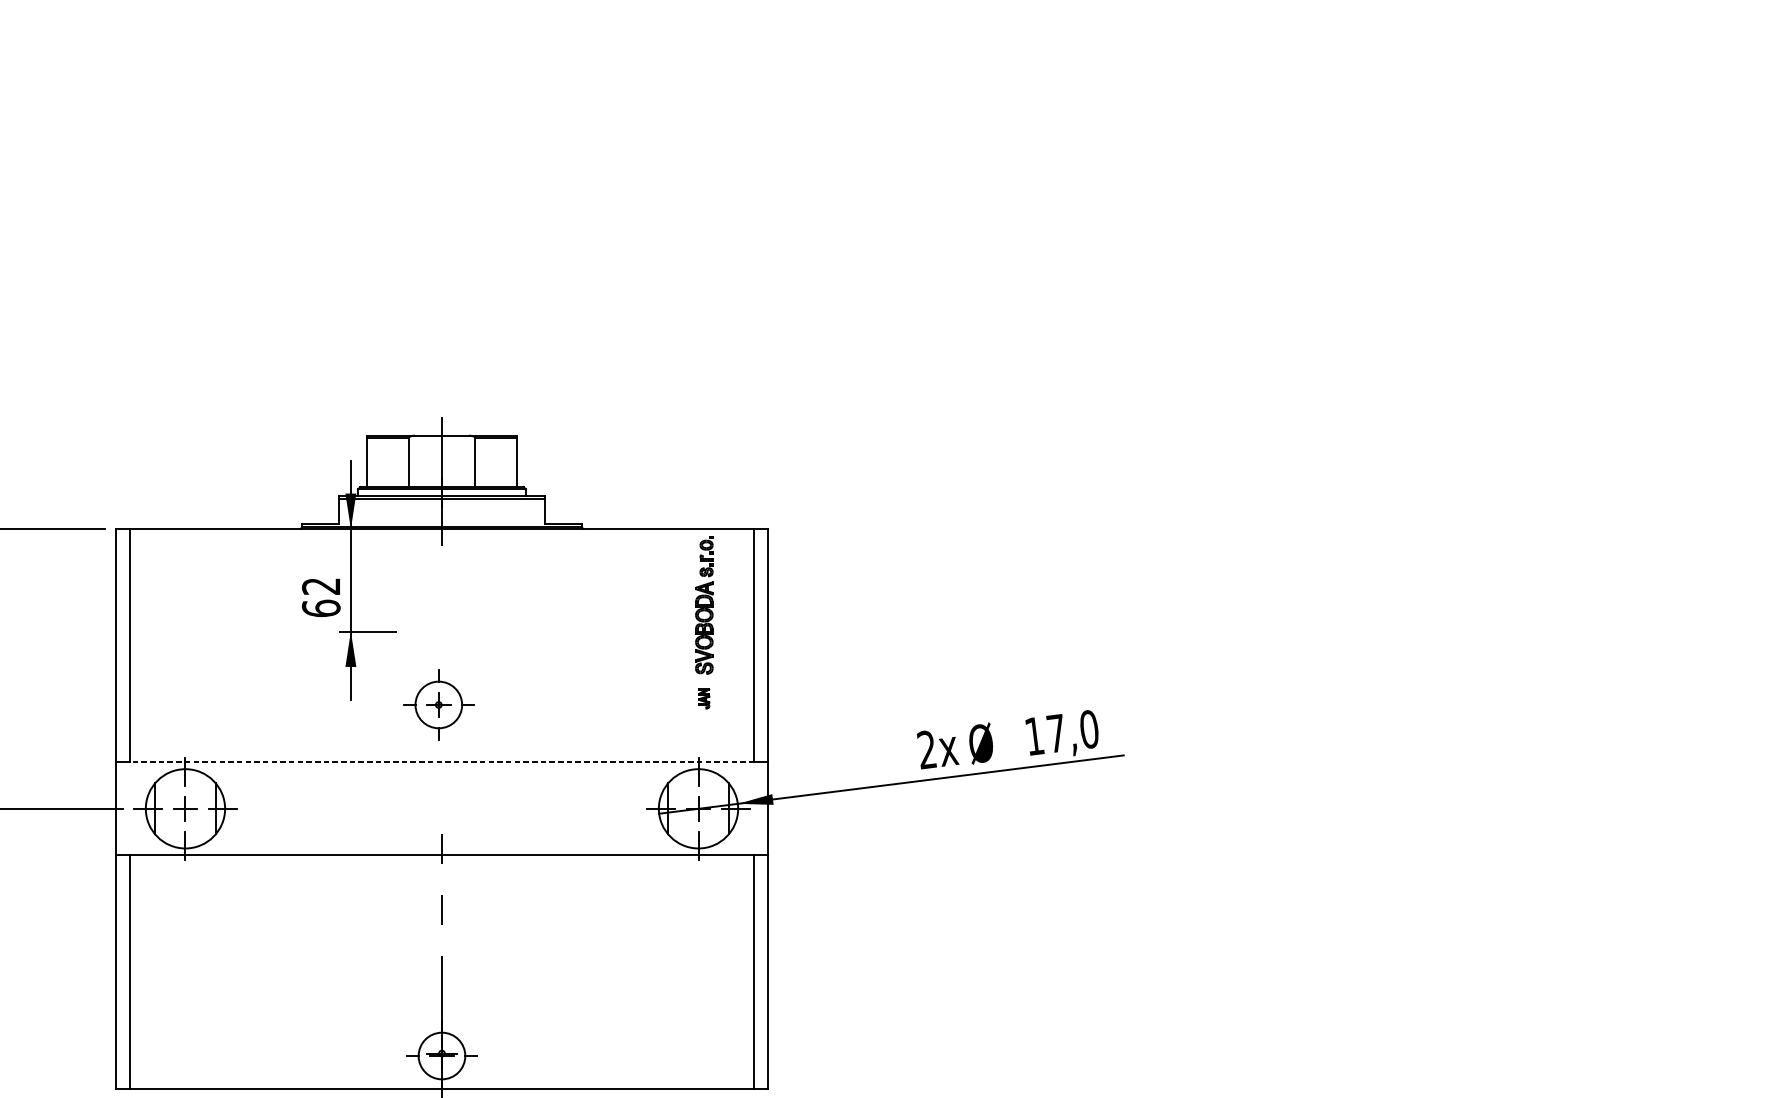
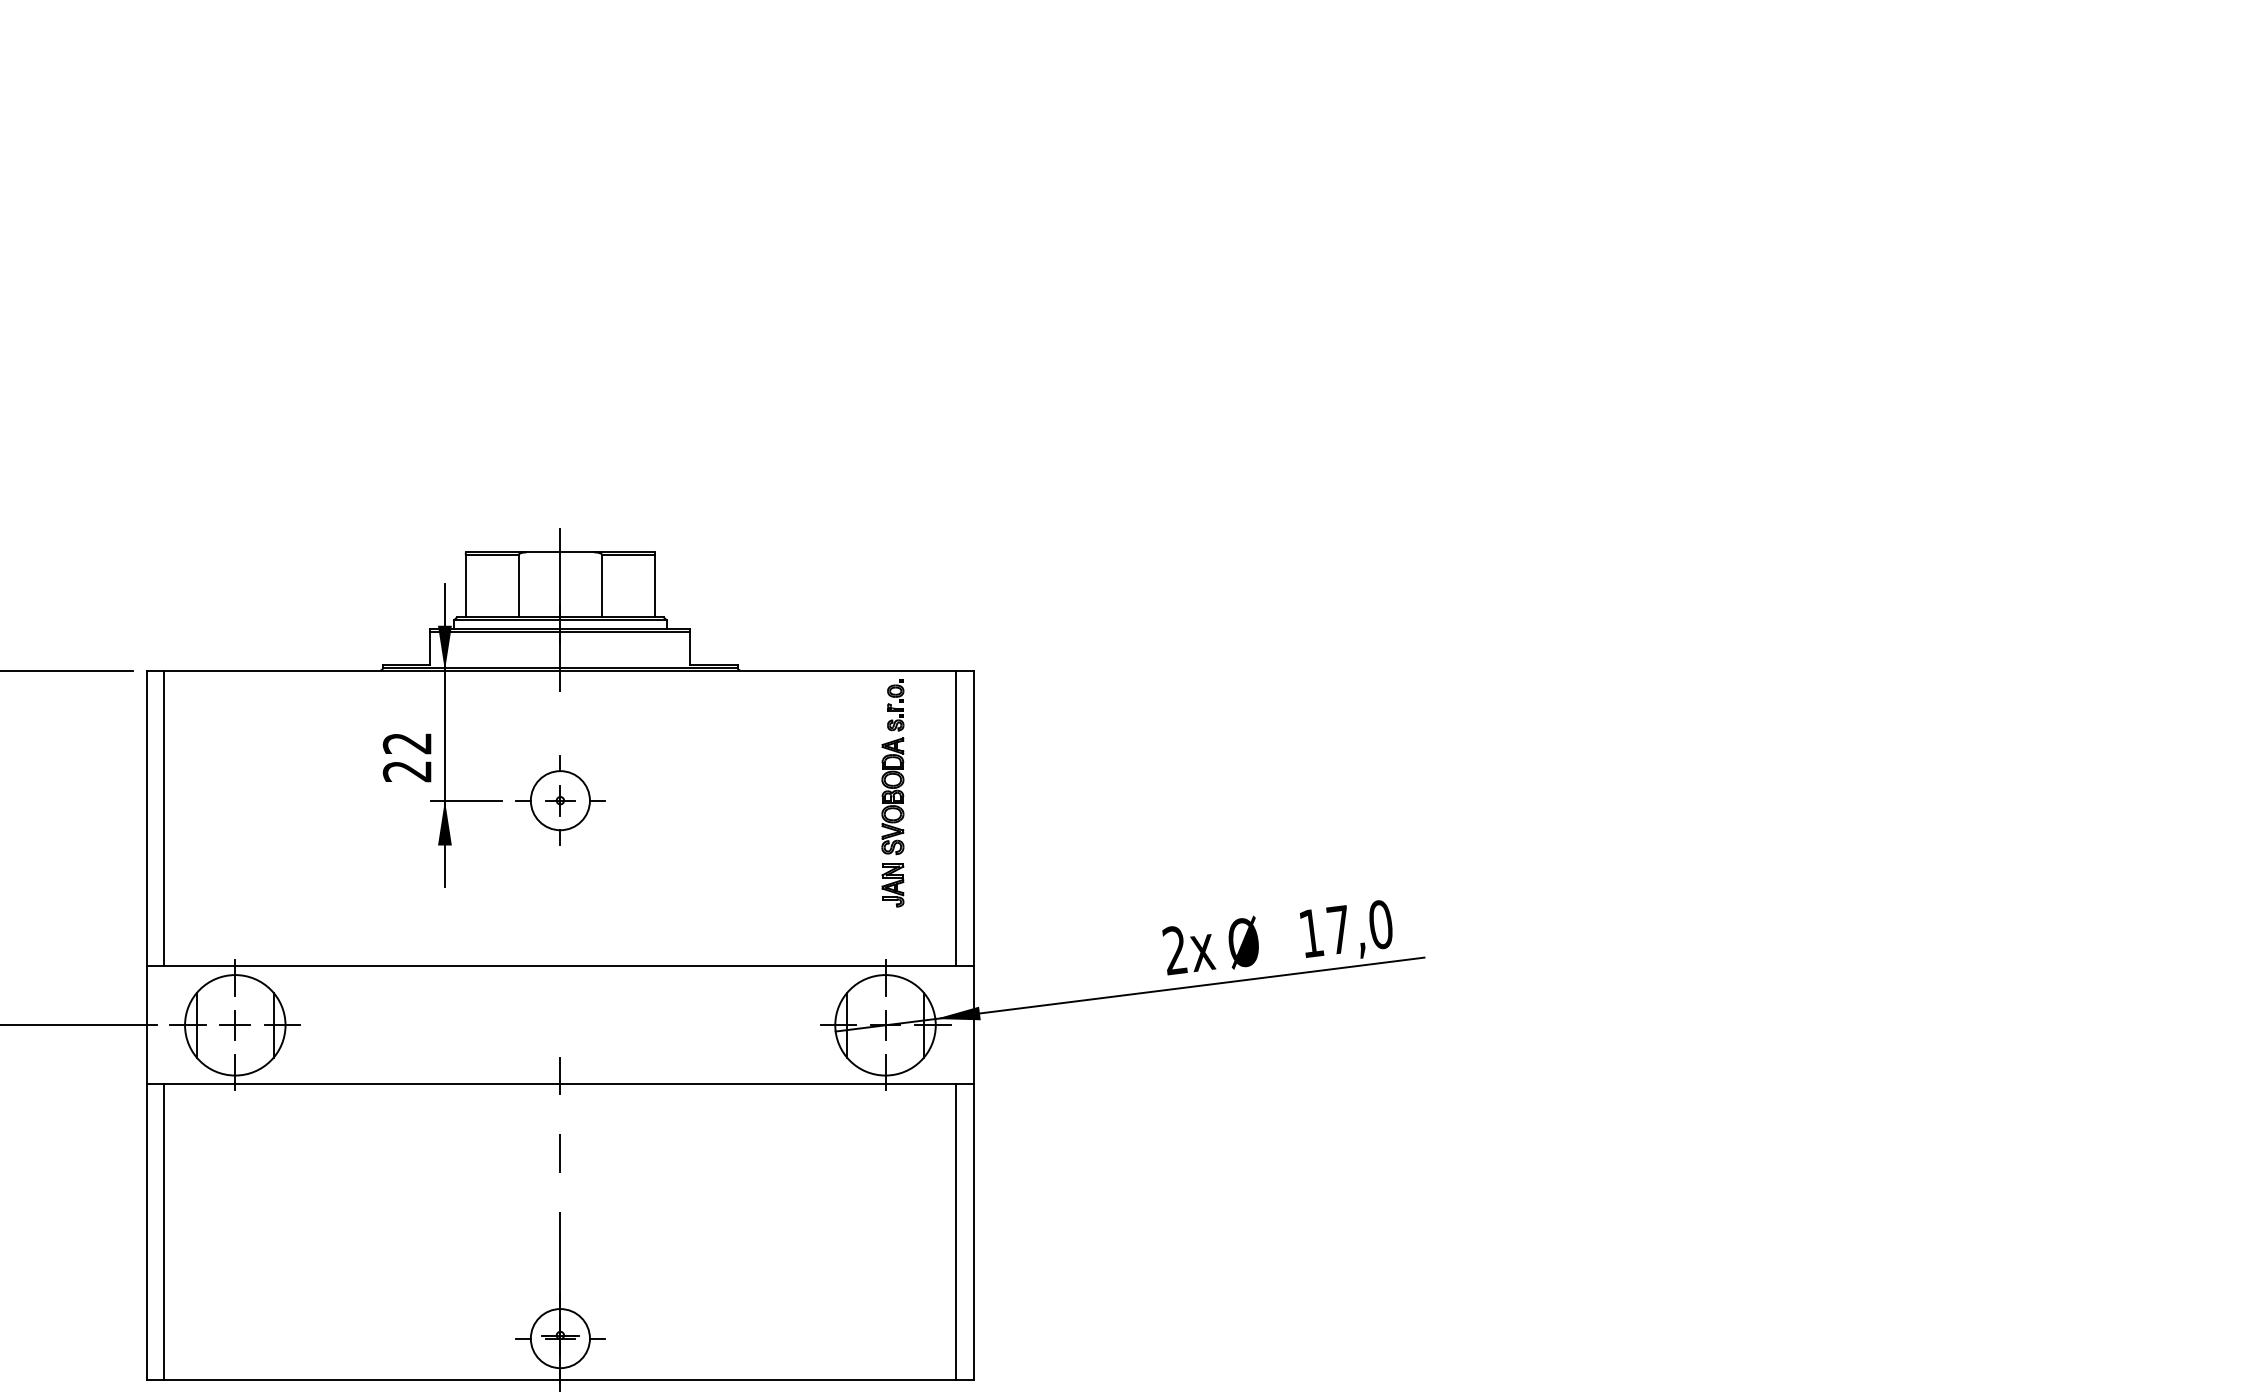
text: (321, 608) -> (407, 771), 62 -> 22
part: (704, 698) -> (892, 885), size x1.67
part: (438, 704) -> (560, 800), moved
line: (441, 762) -> (559, 966), dashed -> solid

